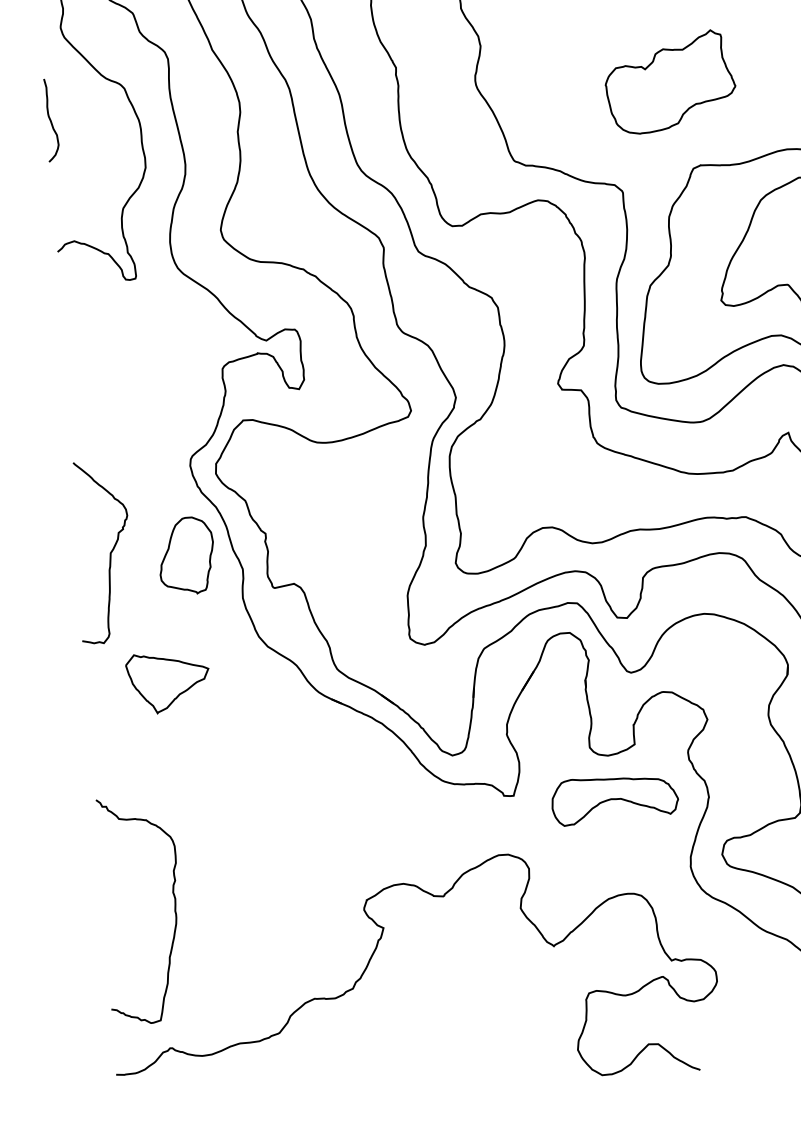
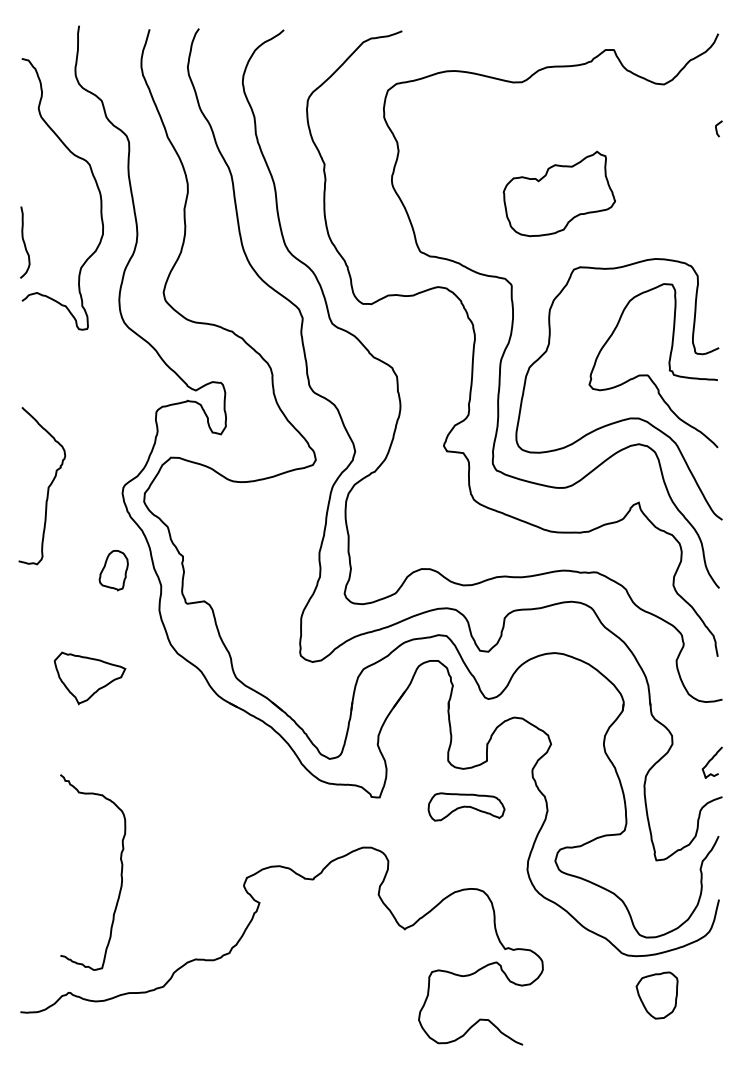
curve: (52, 120) -> (25, 242), moved
curve: (109, 553) -> (47, 487), moved
part: (186, 555) -> (113, 570), size x0.6
part: (614, 798) -> (466, 806), size x0.7
curve: (173, 908) -> (120, 872), moved

